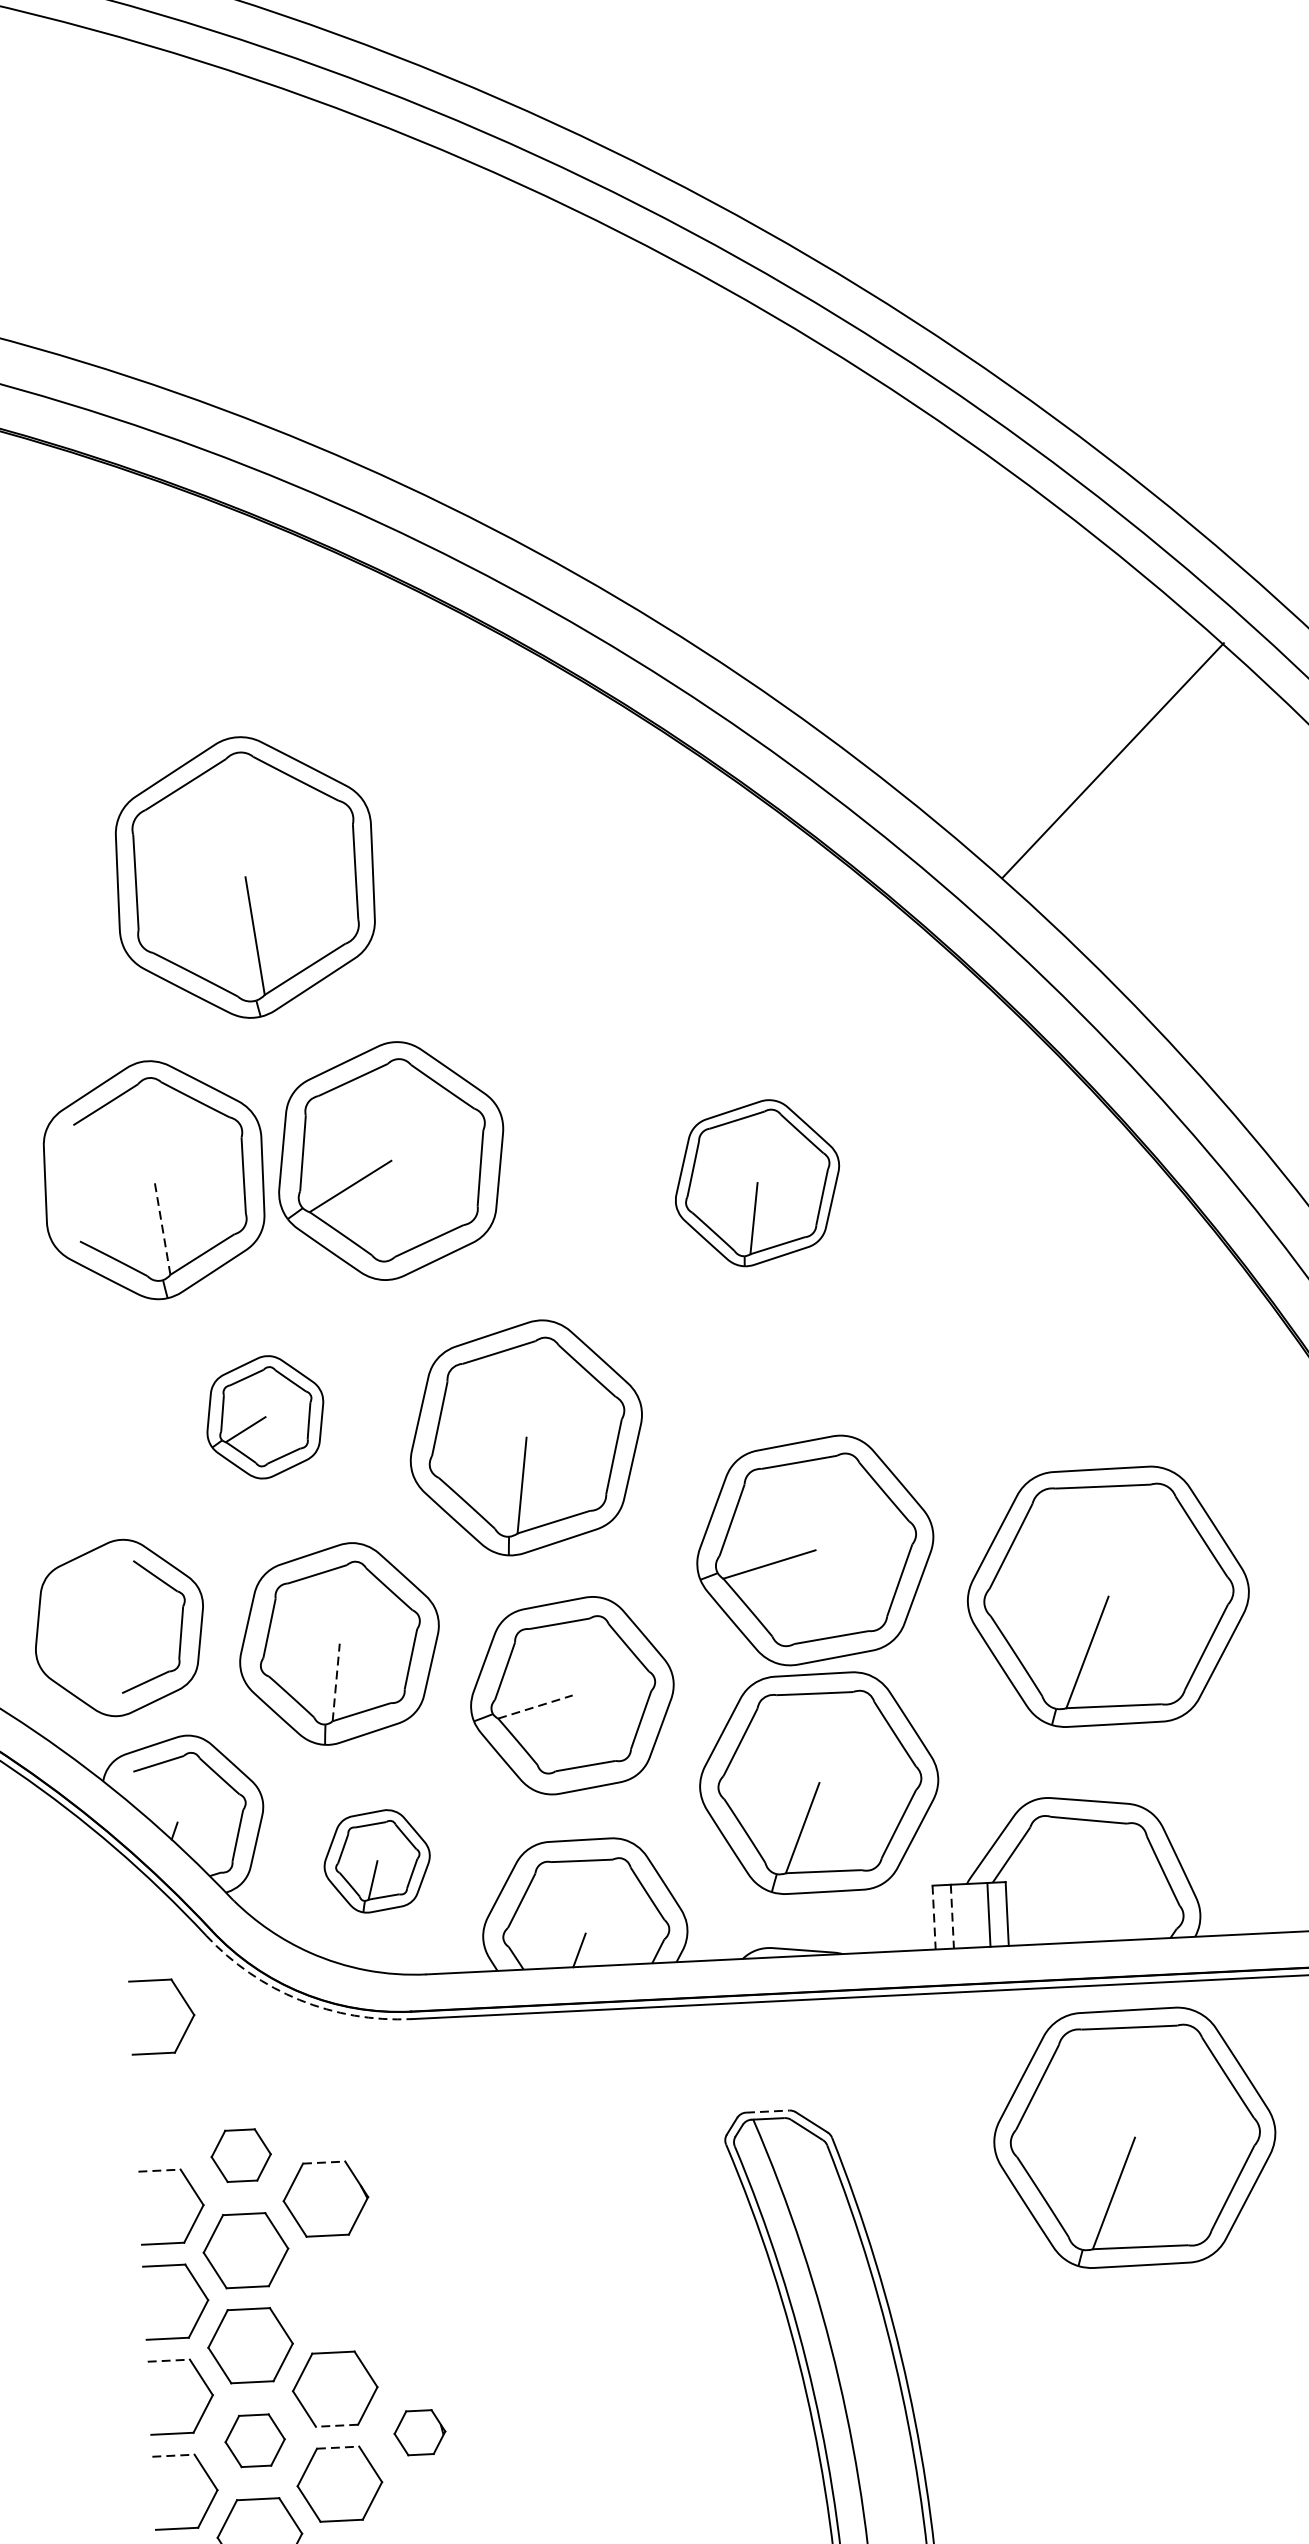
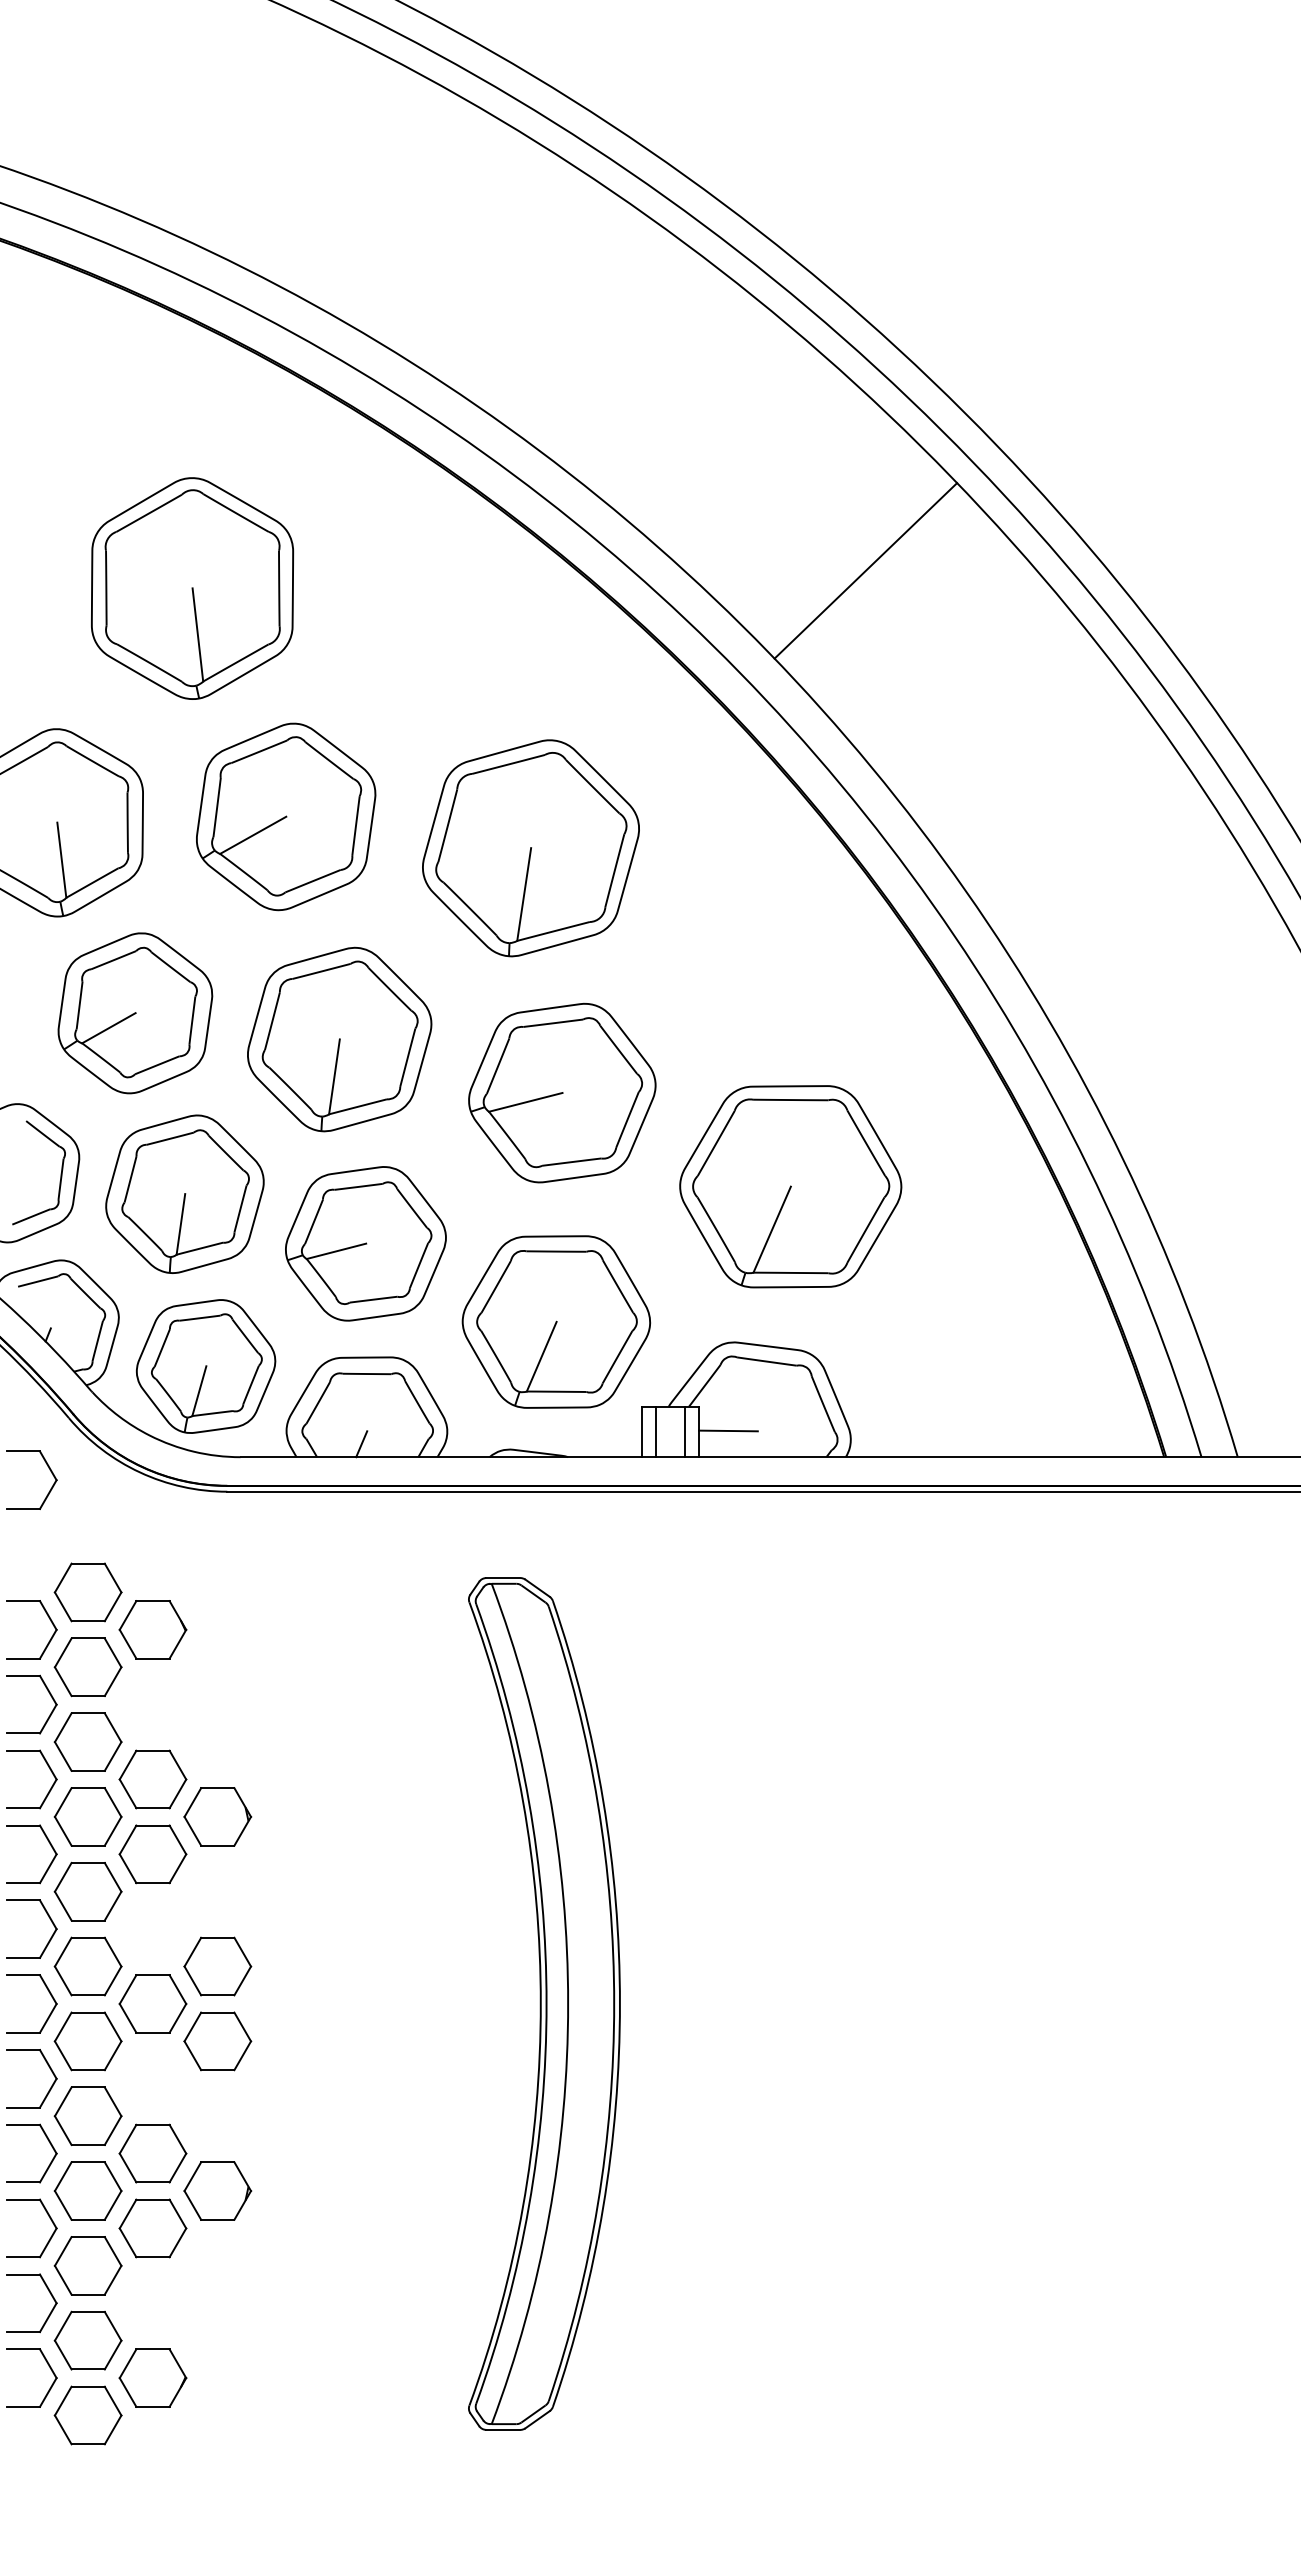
line: (1112, 759) -> (865, 570), moved
part: (245, 877) -> (192, 588), moved
part: (391, 1160) -> (286, 816), moved
part: (756, 1183) -> (530, 848), size x1.67
line: (161, 1227) -> (61, 860), dashed -> solid
part: (265, 1417) -> (135, 1013), size x1.67
part: (815, 1549) -> (562, 1092), moved
line: (335, 1682) -> (180, 1224), dashed -> solid
line: (535, 1707) -> (336, 1251), dashed -> solid
part: (377, 1861) -> (206, 1366), size x1.67
line: (1044, 1910) -> (728, 1430), added
line: (951, 1917) -> (655, 1432), dashed -> solid
line: (934, 1918) -> (641, 1432), dashed -> solid
arc: (300, 2000) -> (140, 1472), dashed -> solid
line: (767, 2112) -> (503, 1578), dashed -> solid
part: (1134, 2137) -> (790, 1612), removed
part: (240, 2155) -> (87, 1592), size x1.43
line: (323, 2163) -> (152, 1601), dashed -> solid
line: (159, 2171) -> (23, 1601), dashed -> solid
line: (168, 2360) -> (23, 1750), dashed -> solid
line: (336, 2426) -> (152, 1808), dashed -> solid
part: (419, 2432) -> (217, 1816), size x1.67
part: (254, 2440) -> (87, 1816), size x1.43
line: (337, 2447) -> (152, 1825), dashed -> solid
line: (173, 2455) -> (23, 1825), dashed -> solid

